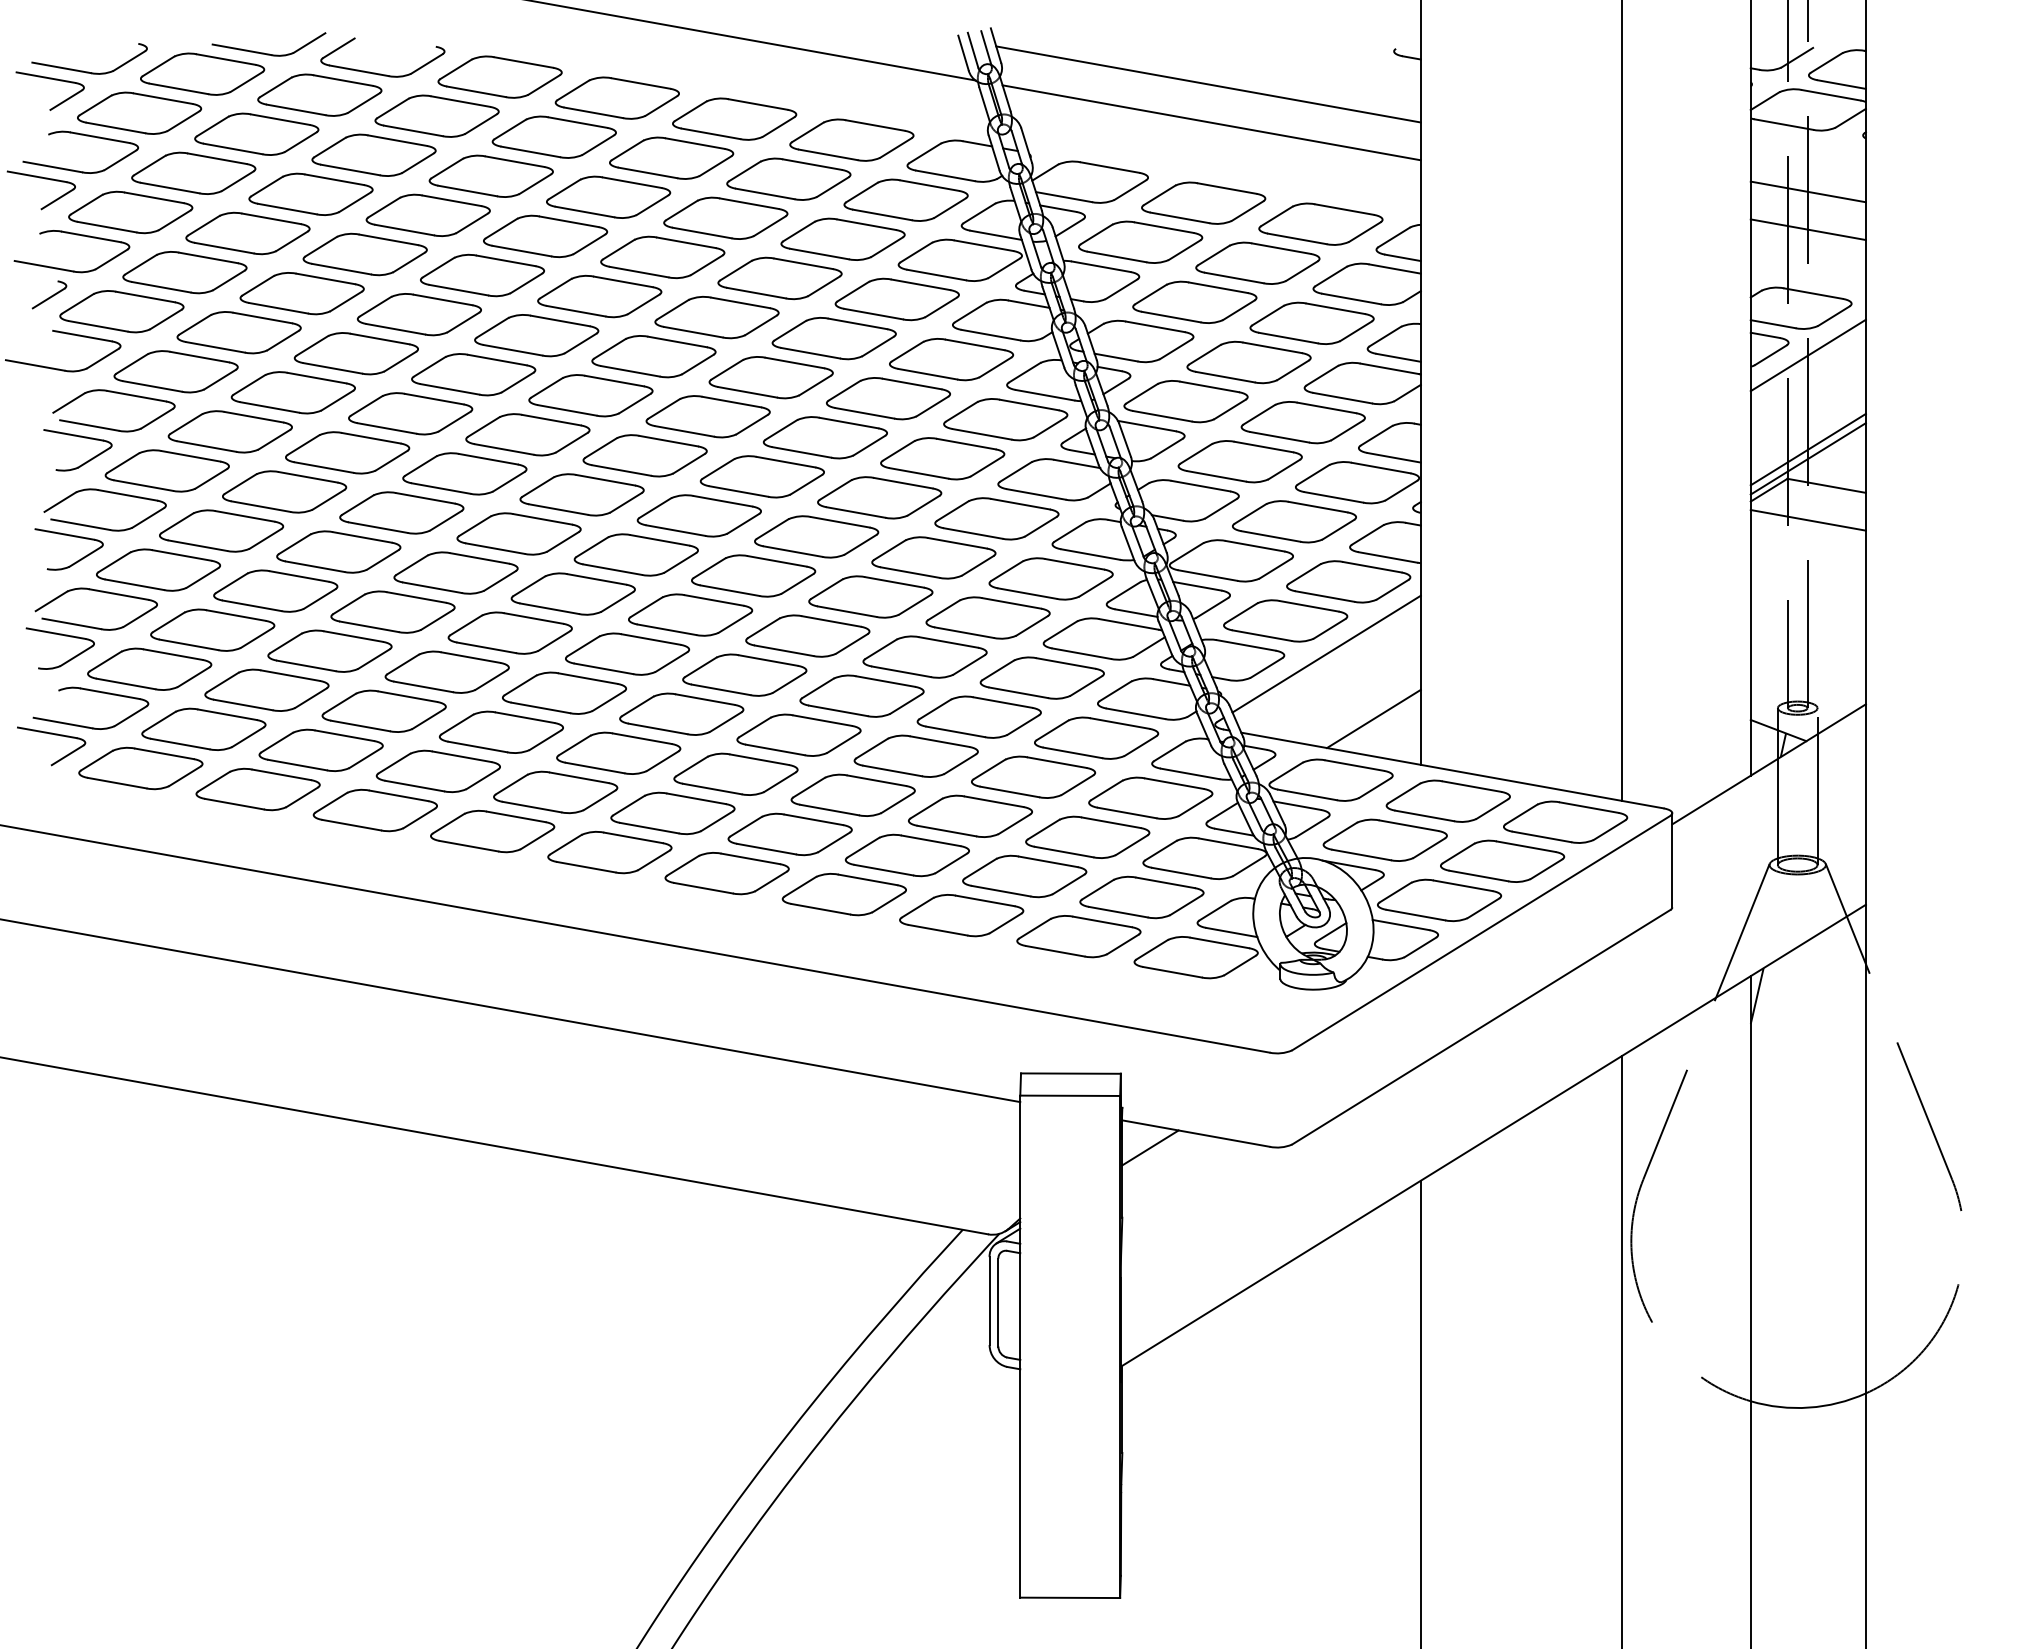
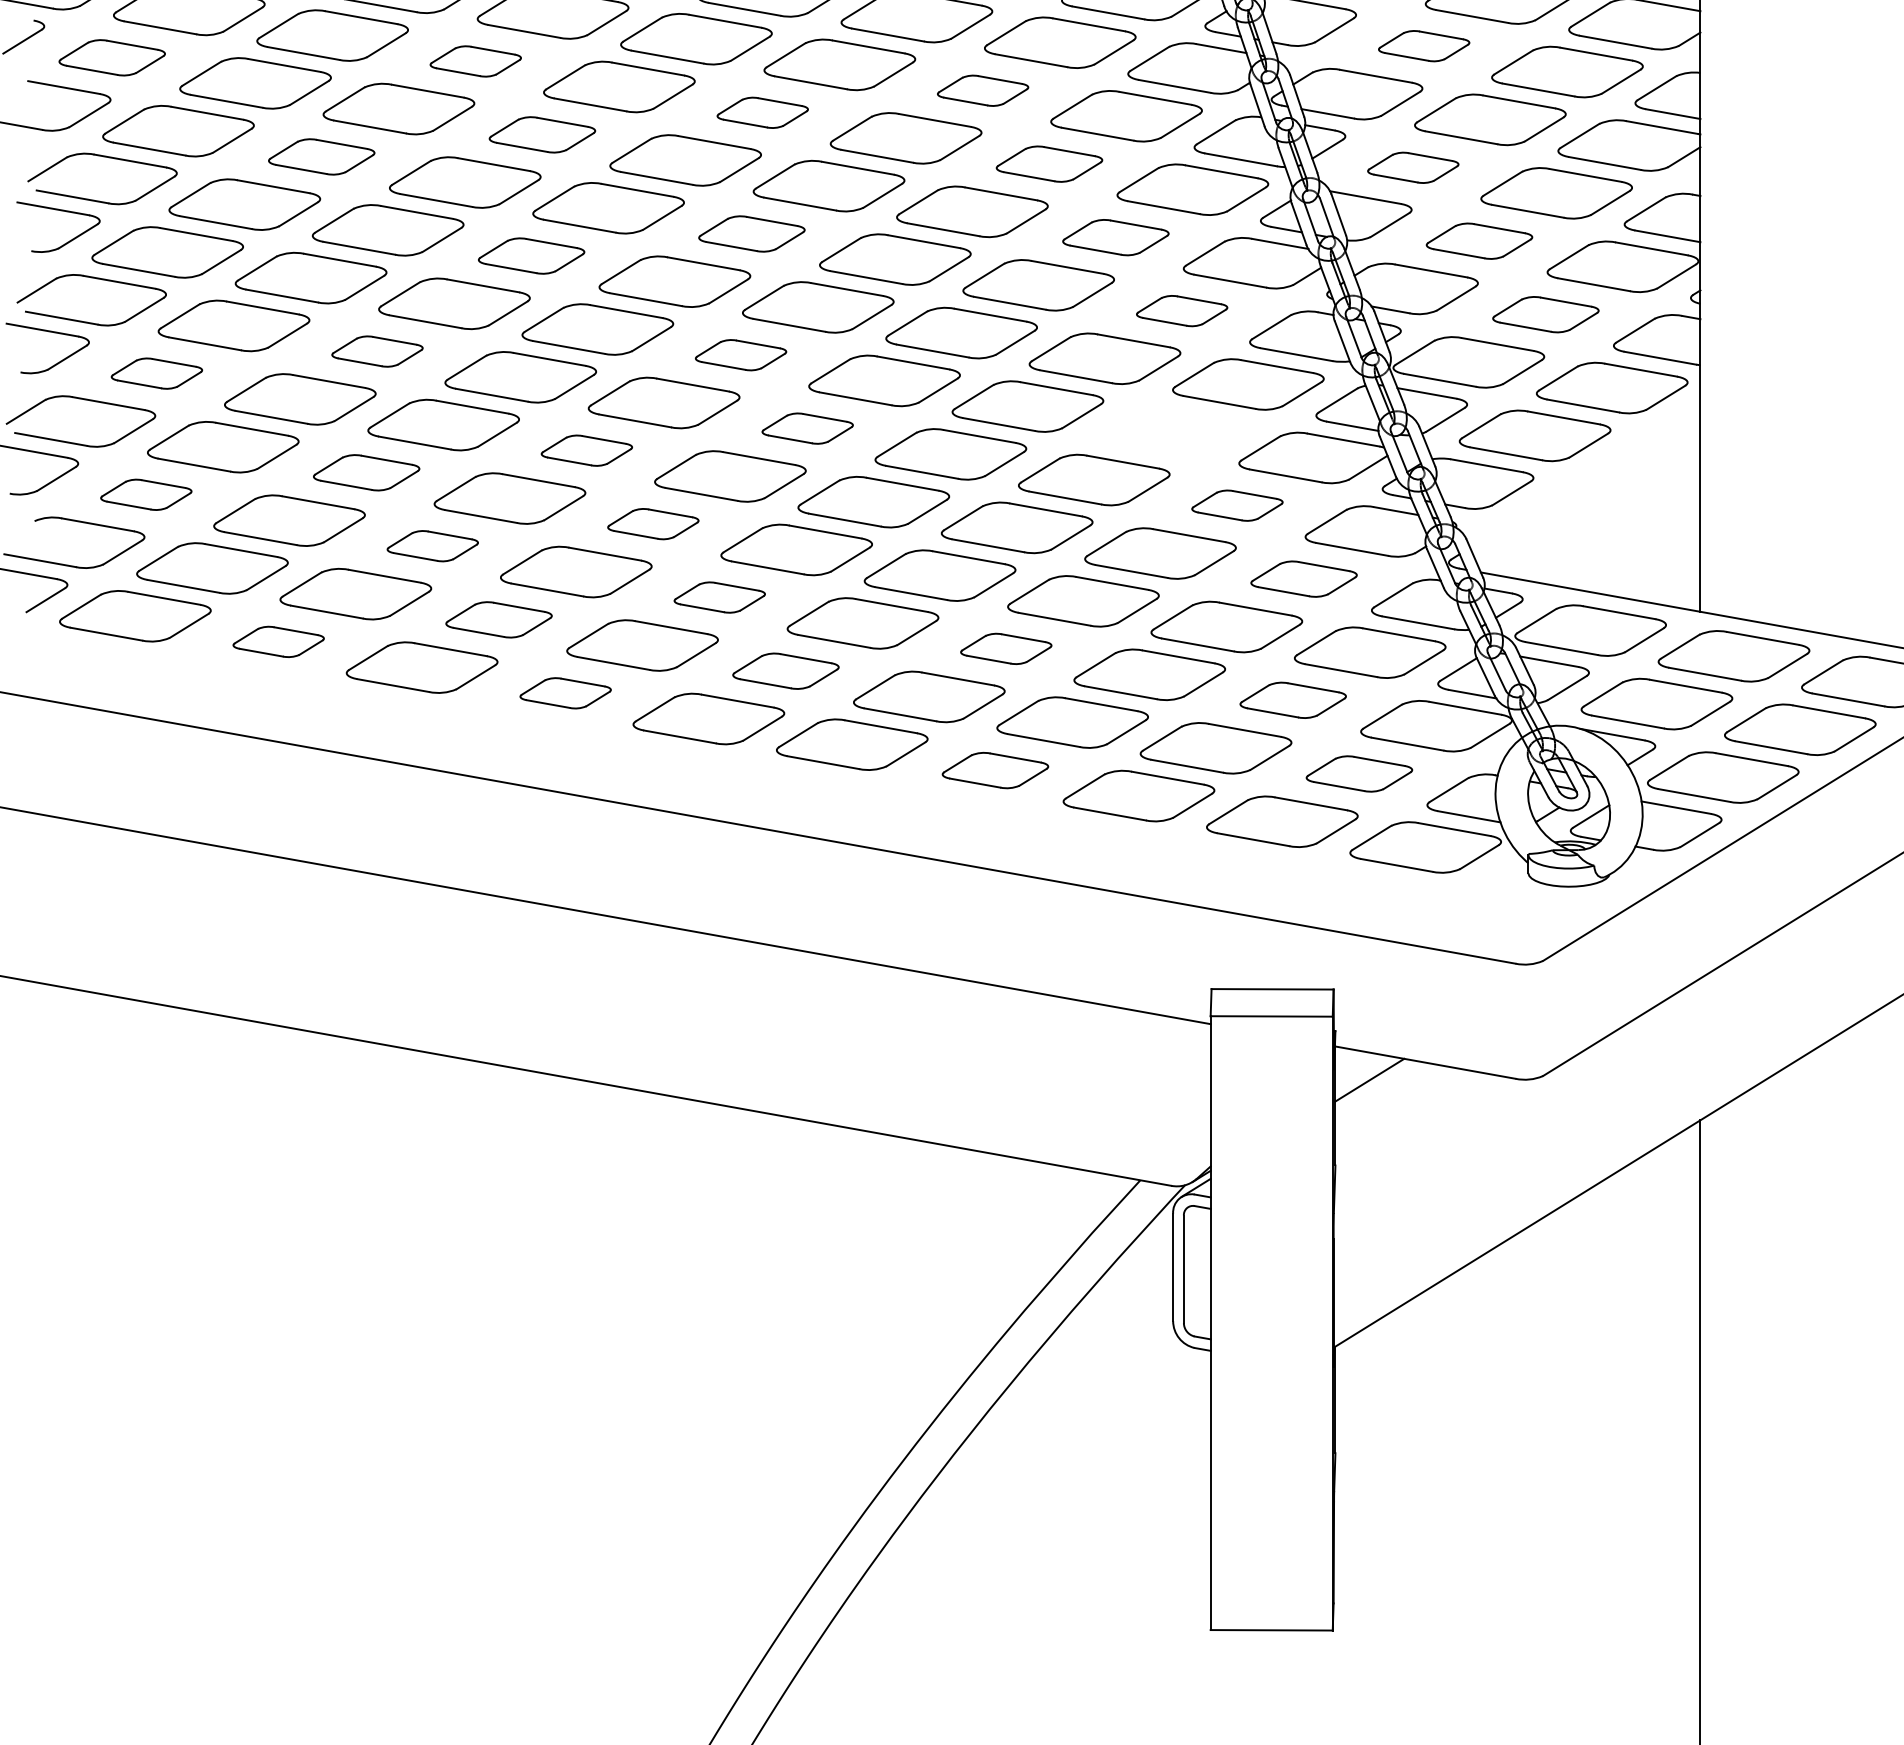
part: (1194, 301) -> (1423, 45), size x0.6
part: (121, 311) -> (111, 57), size x0.7
part: (418, 314) -> (474, 61), size x0.6
part: (833, 338) -> (982, 90), size x0.6
part: (653, 356) -> (762, 112), size x0.6
part: (473, 374) -> (542, 134), size x0.7
part: (292, 392) -> (320, 156), size x0.7
part: (888, 398) -> (1049, 163), size x0.7
part: (1185, 401) -> (1412, 167), size x0.6
part: (644, 455) -> (751, 233), size x0.7
part: (942, 458) -> (1115, 237), size x0.7
part: (1239, 461) -> (1478, 240), size x0.7
part: (464, 473) -> (531, 255), size x0.7
part: (996, 518) -> (1181, 310), size x0.6
part: (1294, 521) -> (1545, 314), size x0.7
part: (338, 551) -> (377, 350), size x0.6
part: (635, 554) -> (740, 354), size x0.6
part: (158, 569) -> (156, 372), size x0.6
part: (690, 614) -> (807, 427), size x0.6
part: (987, 617) -> (1170, 431), removed
part: (509, 632) -> (586, 449), size x0.6
part: (329, 650) -> (366, 471), size x0.7
line: (1326, 653) -> (1585, 475), removed
part: (149, 668) -> (145, 493), size x0.6
part: (1041, 677) -> (1236, 504), size x0.6
part: (564, 692) -> (653, 523), size x0.6
part: (383, 710) -> (432, 545), size x0.6
line: (1373, 718) -> (1642, 555), removed
part: (1096, 737) -> (1303, 578), size x0.7
part: (618, 752) -> (719, 596), size x0.6
part: (437, 771) -> (498, 619), size x0.7
part: (257, 789) -> (277, 641), size x0.6
part: (852, 794) -> (1005, 648), size x0.6
part: (672, 813) -> (785, 671), size x0.7
part: (492, 831) -> (565, 693), size x0.6
part: (1087, 836) -> (1292, 699), size x0.7
part: (843, 894) -> (994, 770), size x0.7
part: (1141, 897) -> (1358, 773), size x0.7

